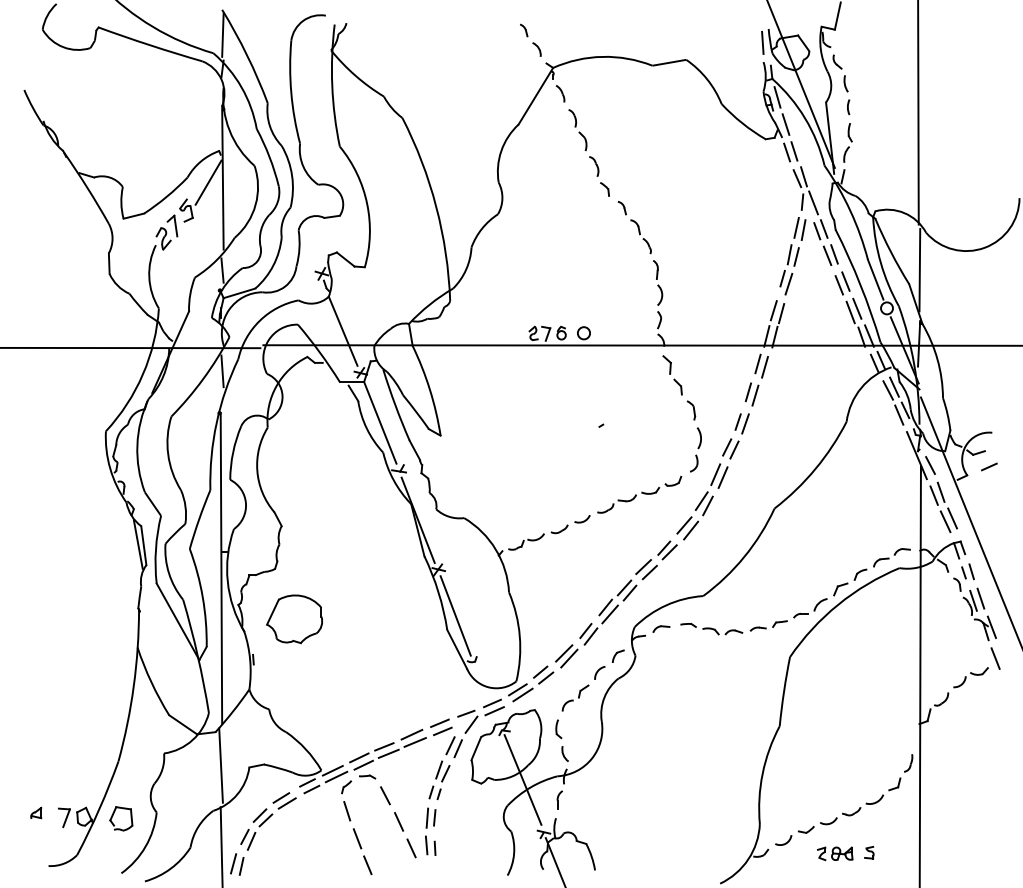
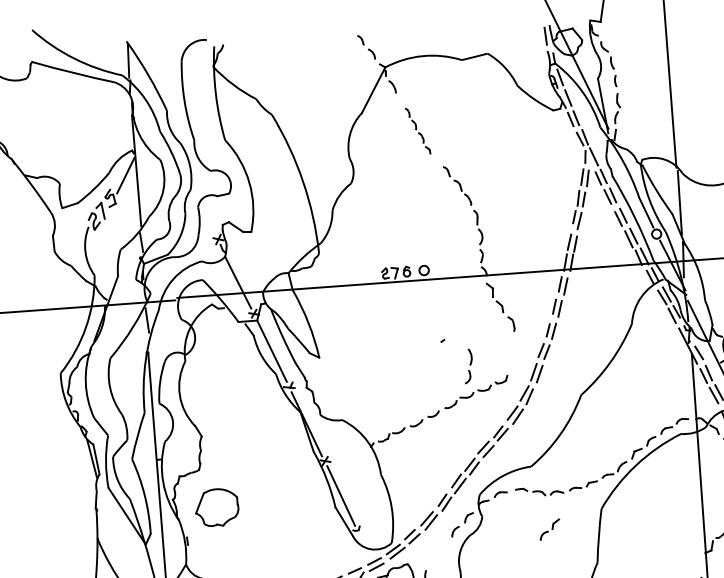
part: (588, 152) -> (417, 130), size x0.7
part: (695, 449) -> (468, 366), moved
part: (575, 697) -> (549, 529), moved

